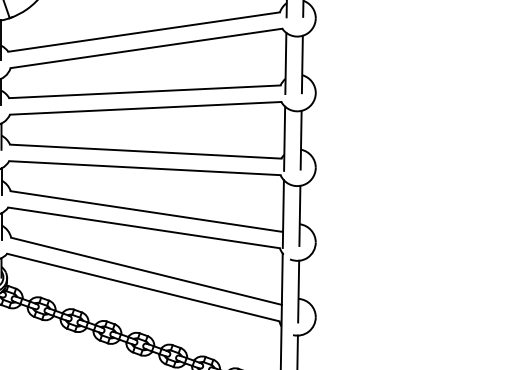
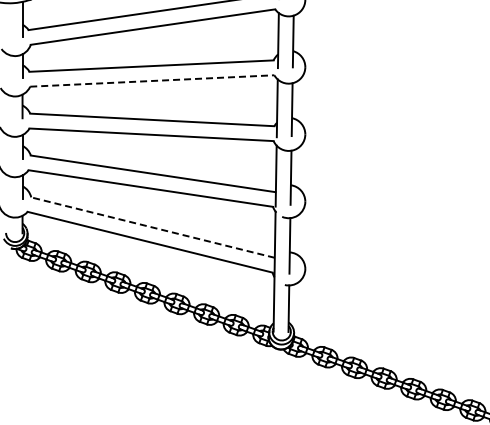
line: (145, 107) -> (152, 80), solid -> dashed
line: (145, 271) -> (152, 227), solid -> dashed

